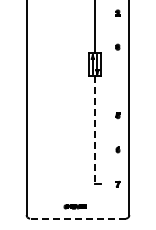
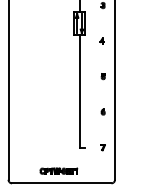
part: (116, 80) -> (101, 40), added
line: (95, 130) -> (79, 91), dashed -> solid
part: (74, 206) -> (58, 170), size x1.67
line: (77, 218) -> (61, 183), dashed -> solid

